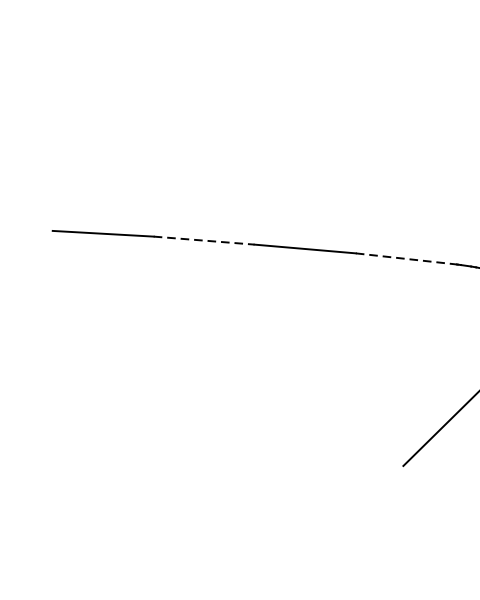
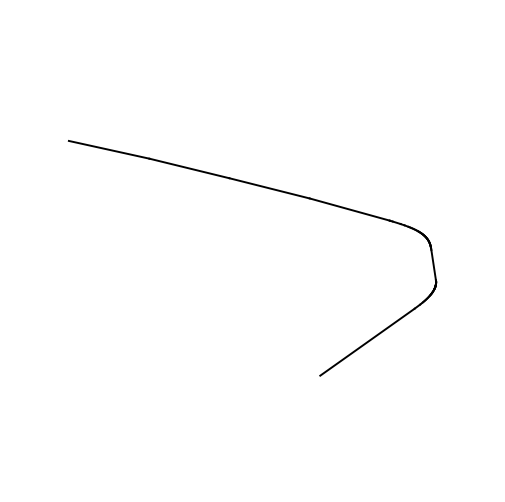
line: (204, 240) -> (189, 168), dashed -> solid
line: (407, 258) -> (350, 209), dashed -> solid

